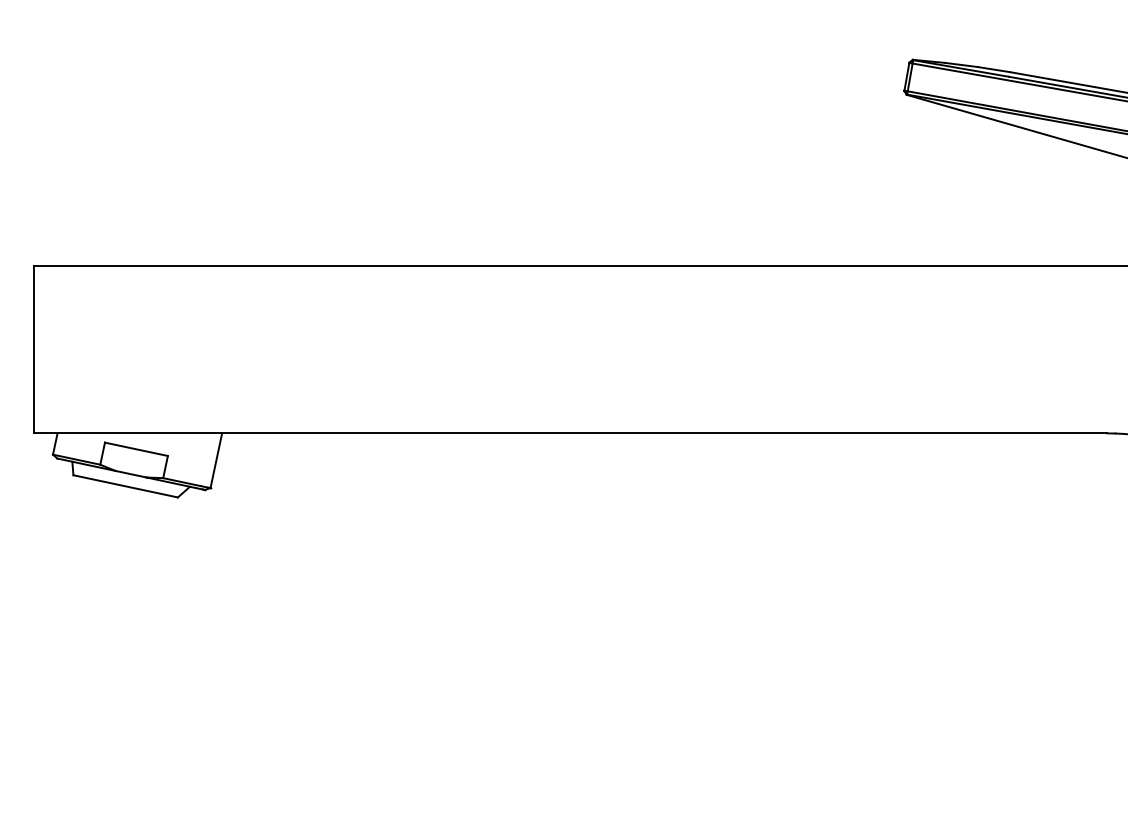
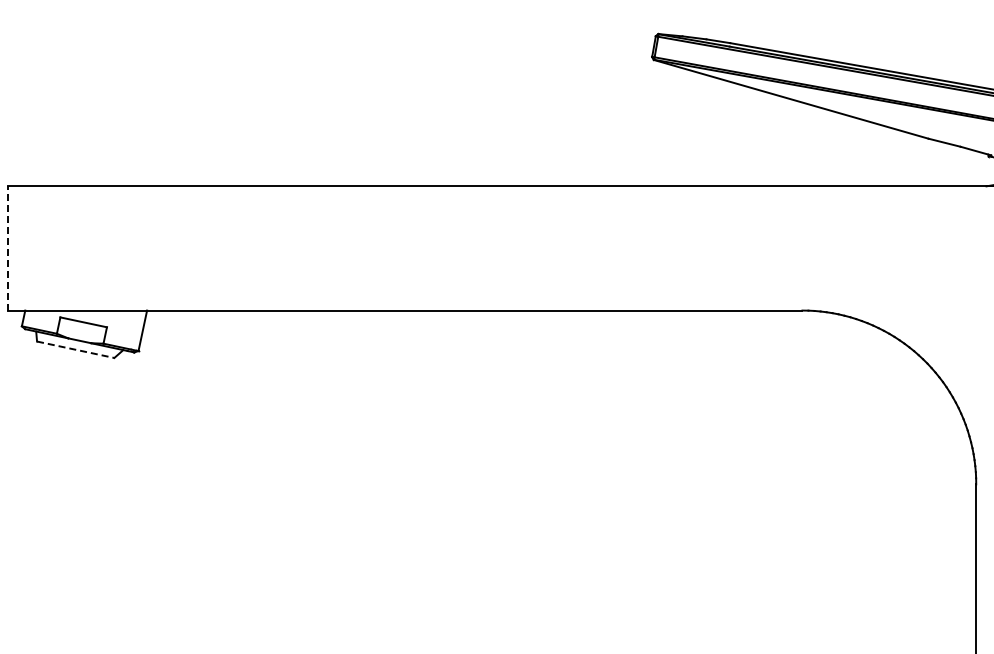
line: (33, 348) -> (7, 247), solid -> dashed
line: (125, 485) -> (75, 349), solid -> dashed

